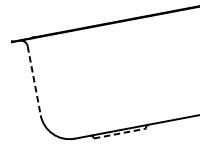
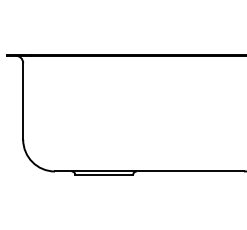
line: (34, 80) -> (23, 101), dashed -> solid
line: (120, 133) -> (104, 175), dashed -> solid

